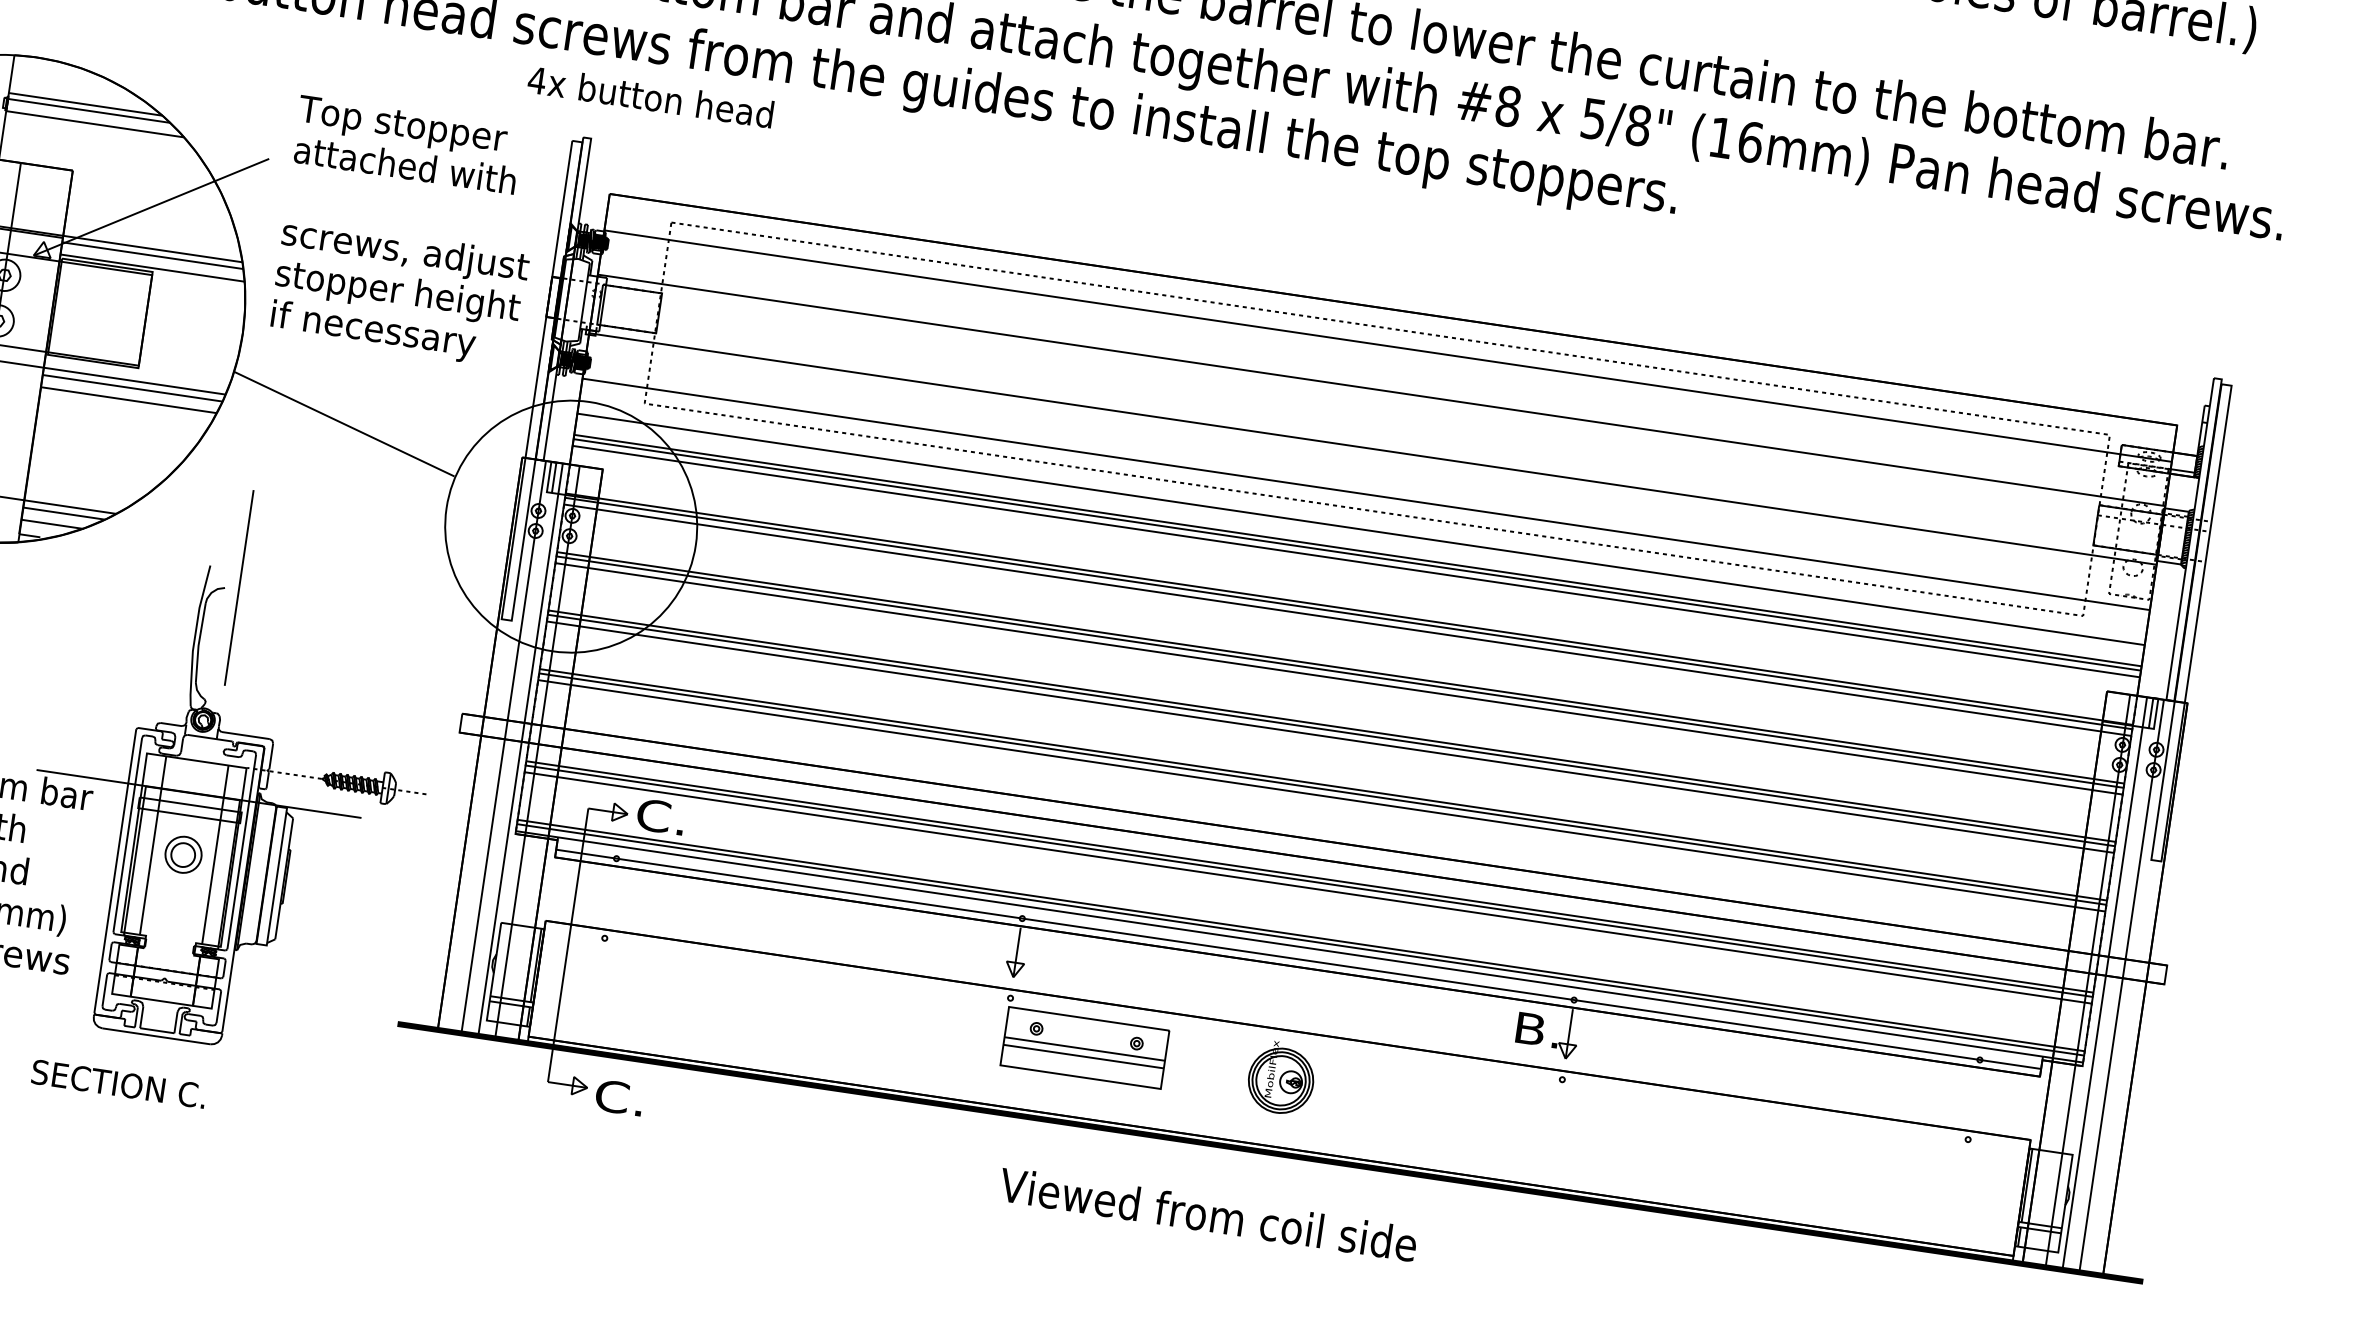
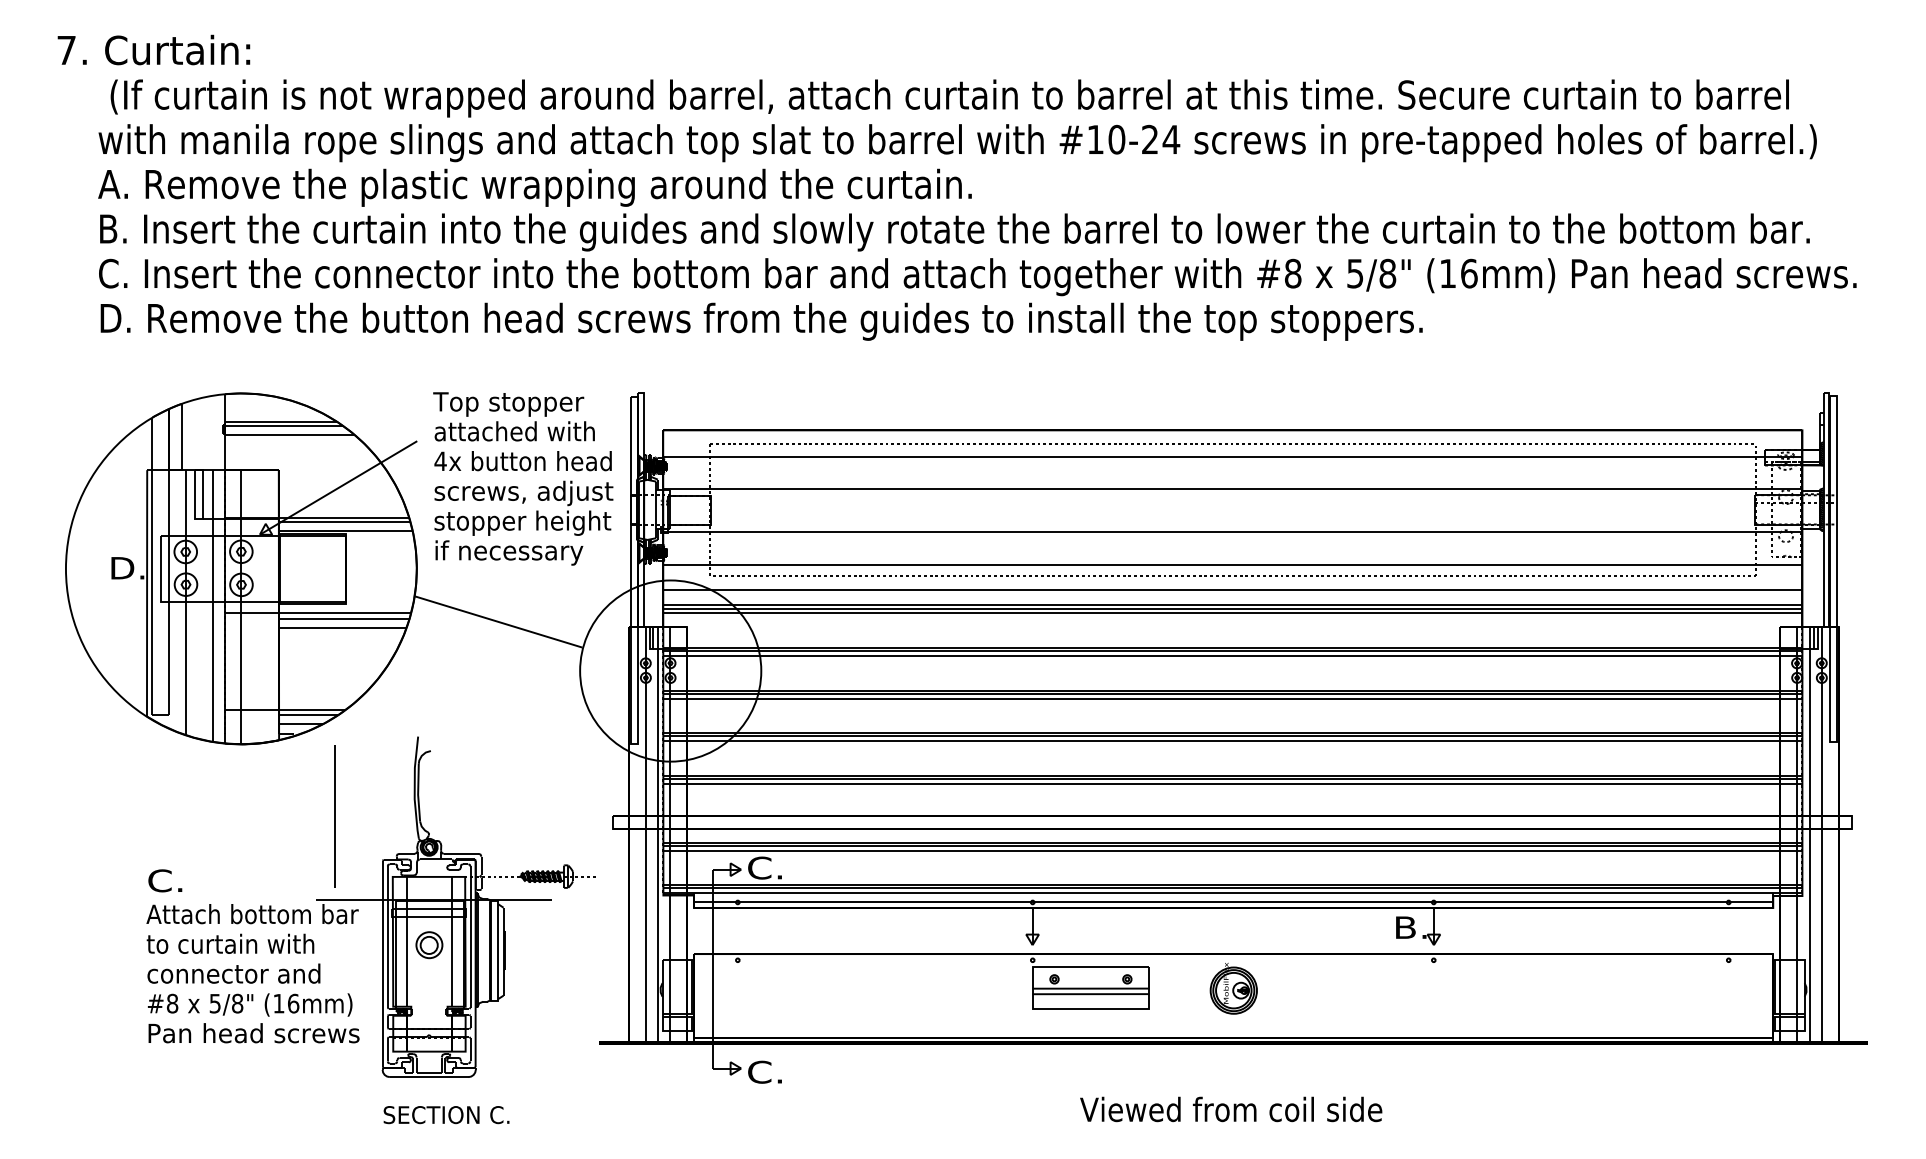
text: (649, 97) -> (522, 461), moved
line: (238, 587) -> (334, 816), moved
text: (118, 1084) -> (446, 1115), moved
text: (1208, 1214) -> (1231, 1109), moved

